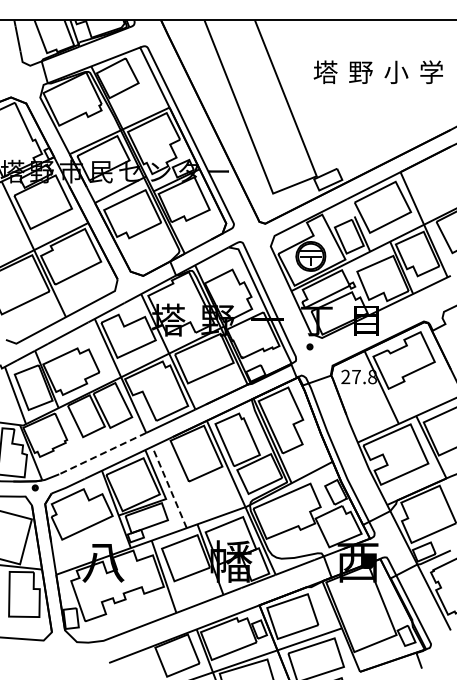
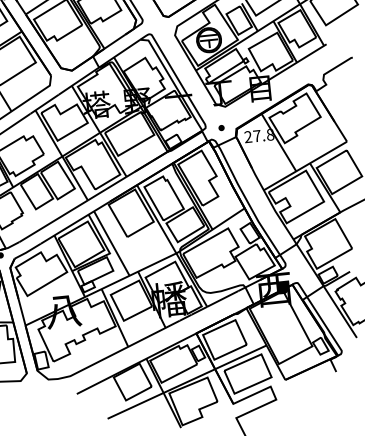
part: (309, 346) -> (221, 127), moved
line: (102, 453) -> (53, 221), dashed -> solid
line: (169, 487) -> (111, 243), dashed -> solid

